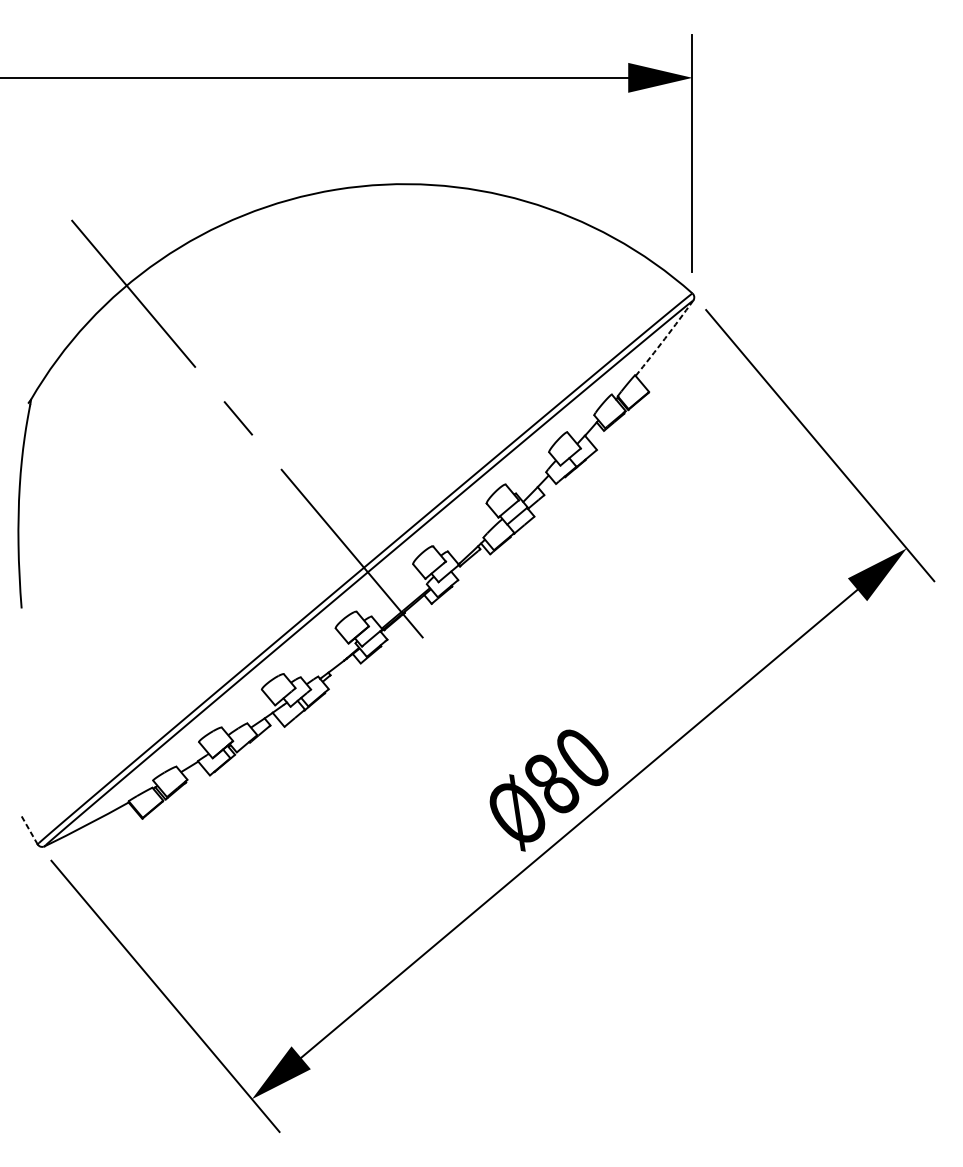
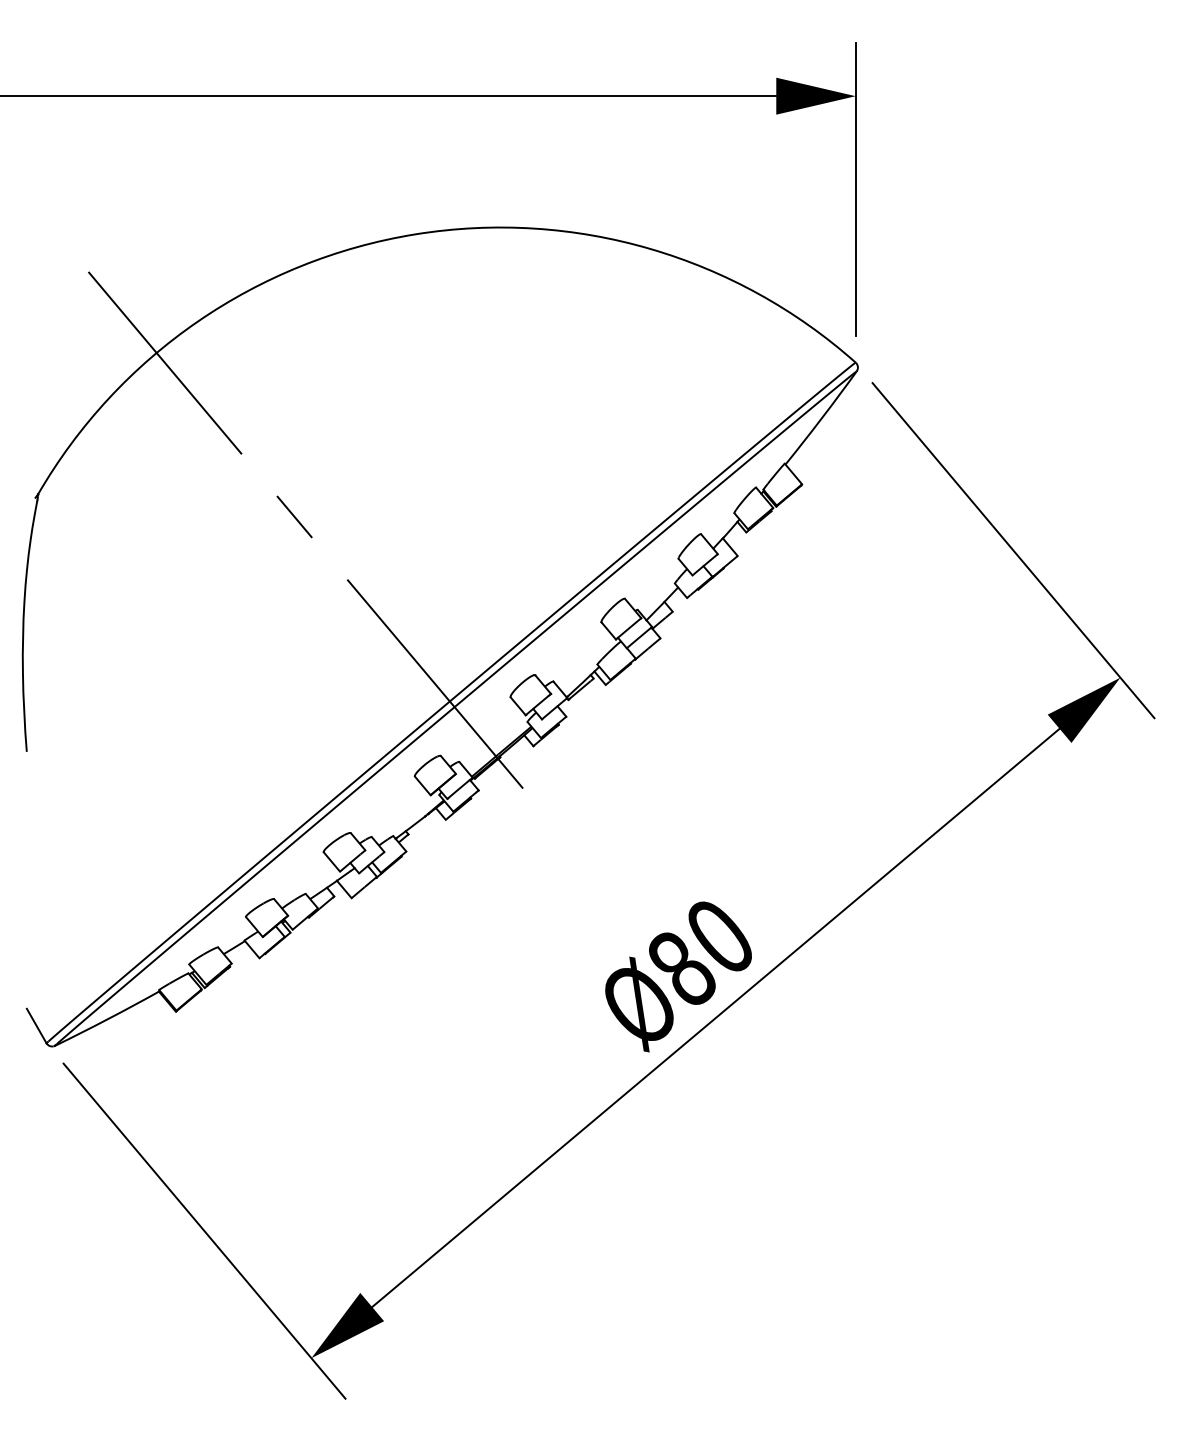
arc: (664, 338) -> (821, 418), dashed -> solid
line: (29, 830) -> (36, 1026), dashed -> solid

